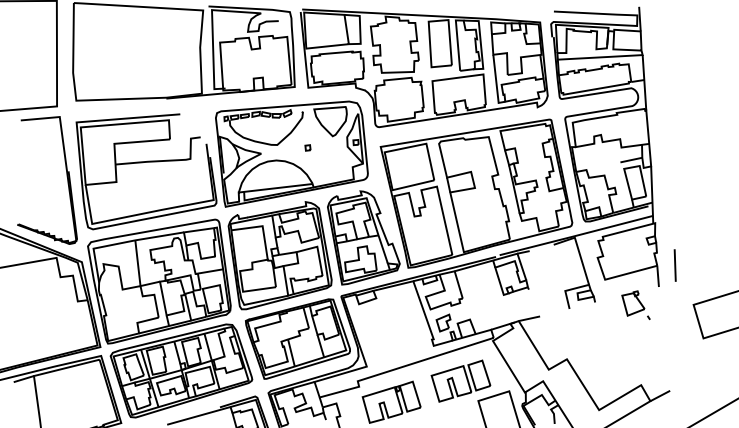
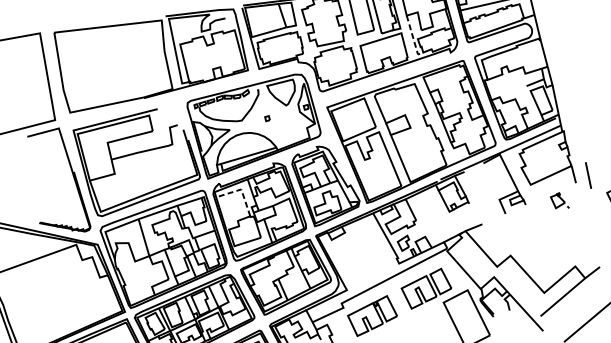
line: (496, 82) -> (413, 38), solid -> dashed
line: (262, 226) -> (241, 189), solid -> dashed
line: (674, 265) -> (587, 175), moved
part: (635, 304) -> (559, 200), size x0.7

